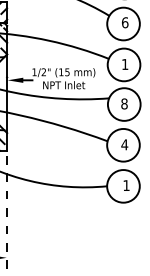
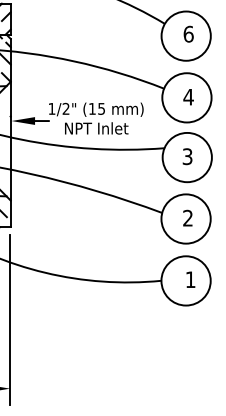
text: (124, 64) -> (187, 97), 1 -> 4
text: (124, 103) -> (187, 155), 8 -> 3
text: (124, 144) -> (187, 217), 4 -> 2
line: (6, 212) -> (9, 320), dashed -> solid

